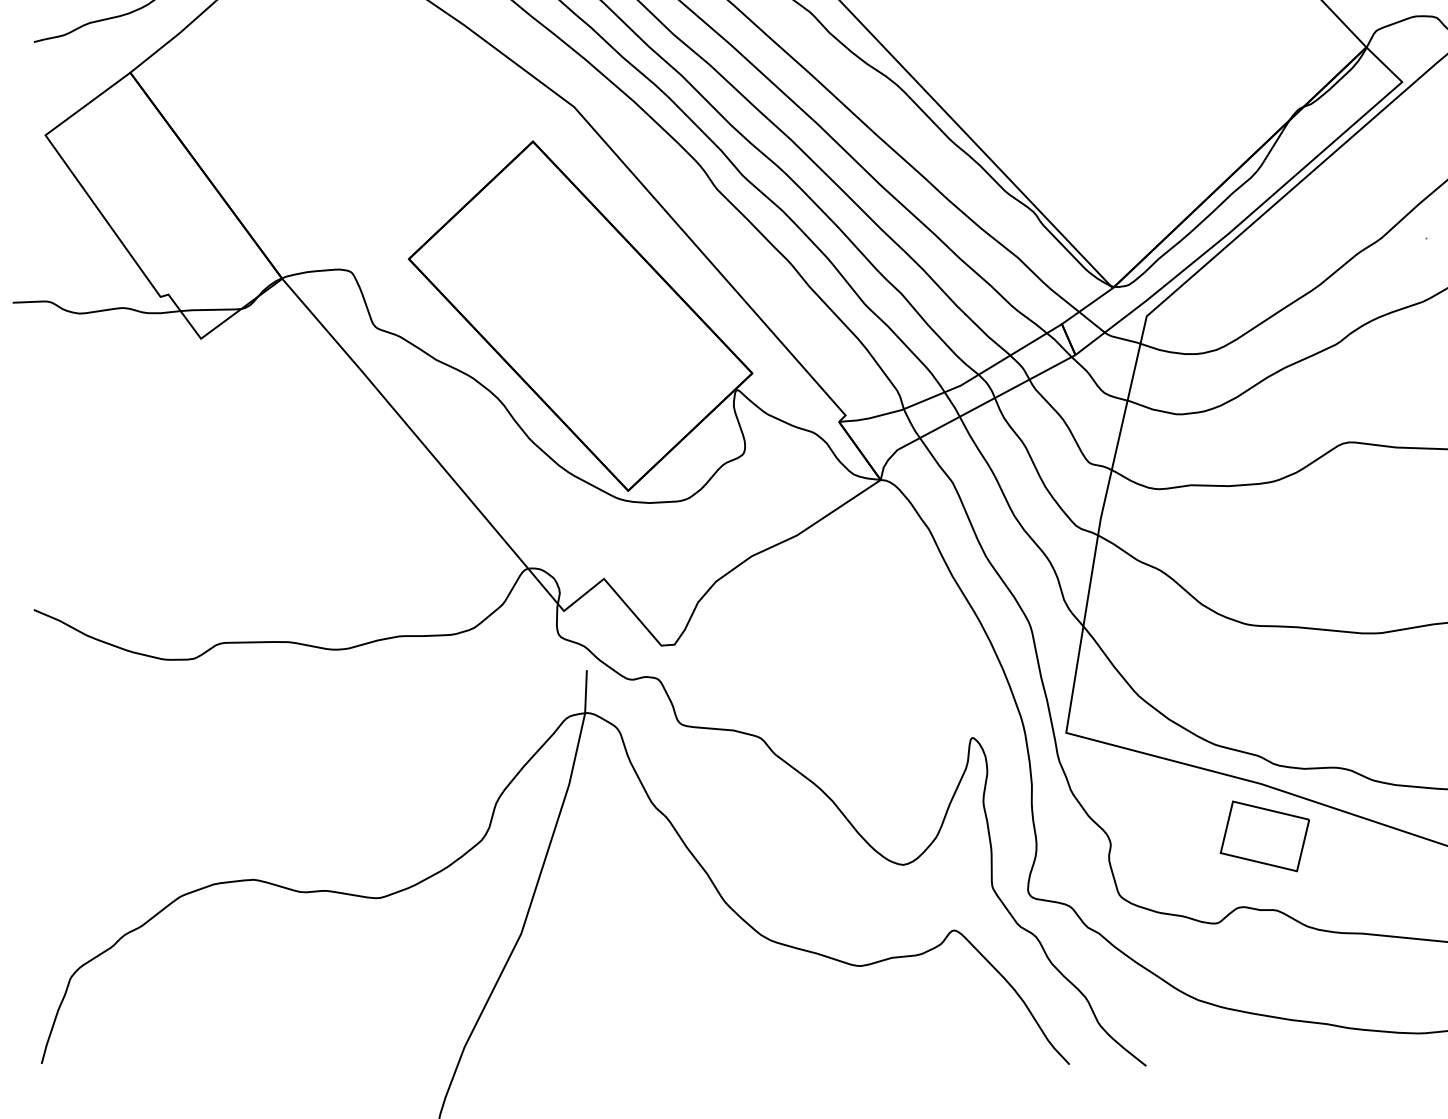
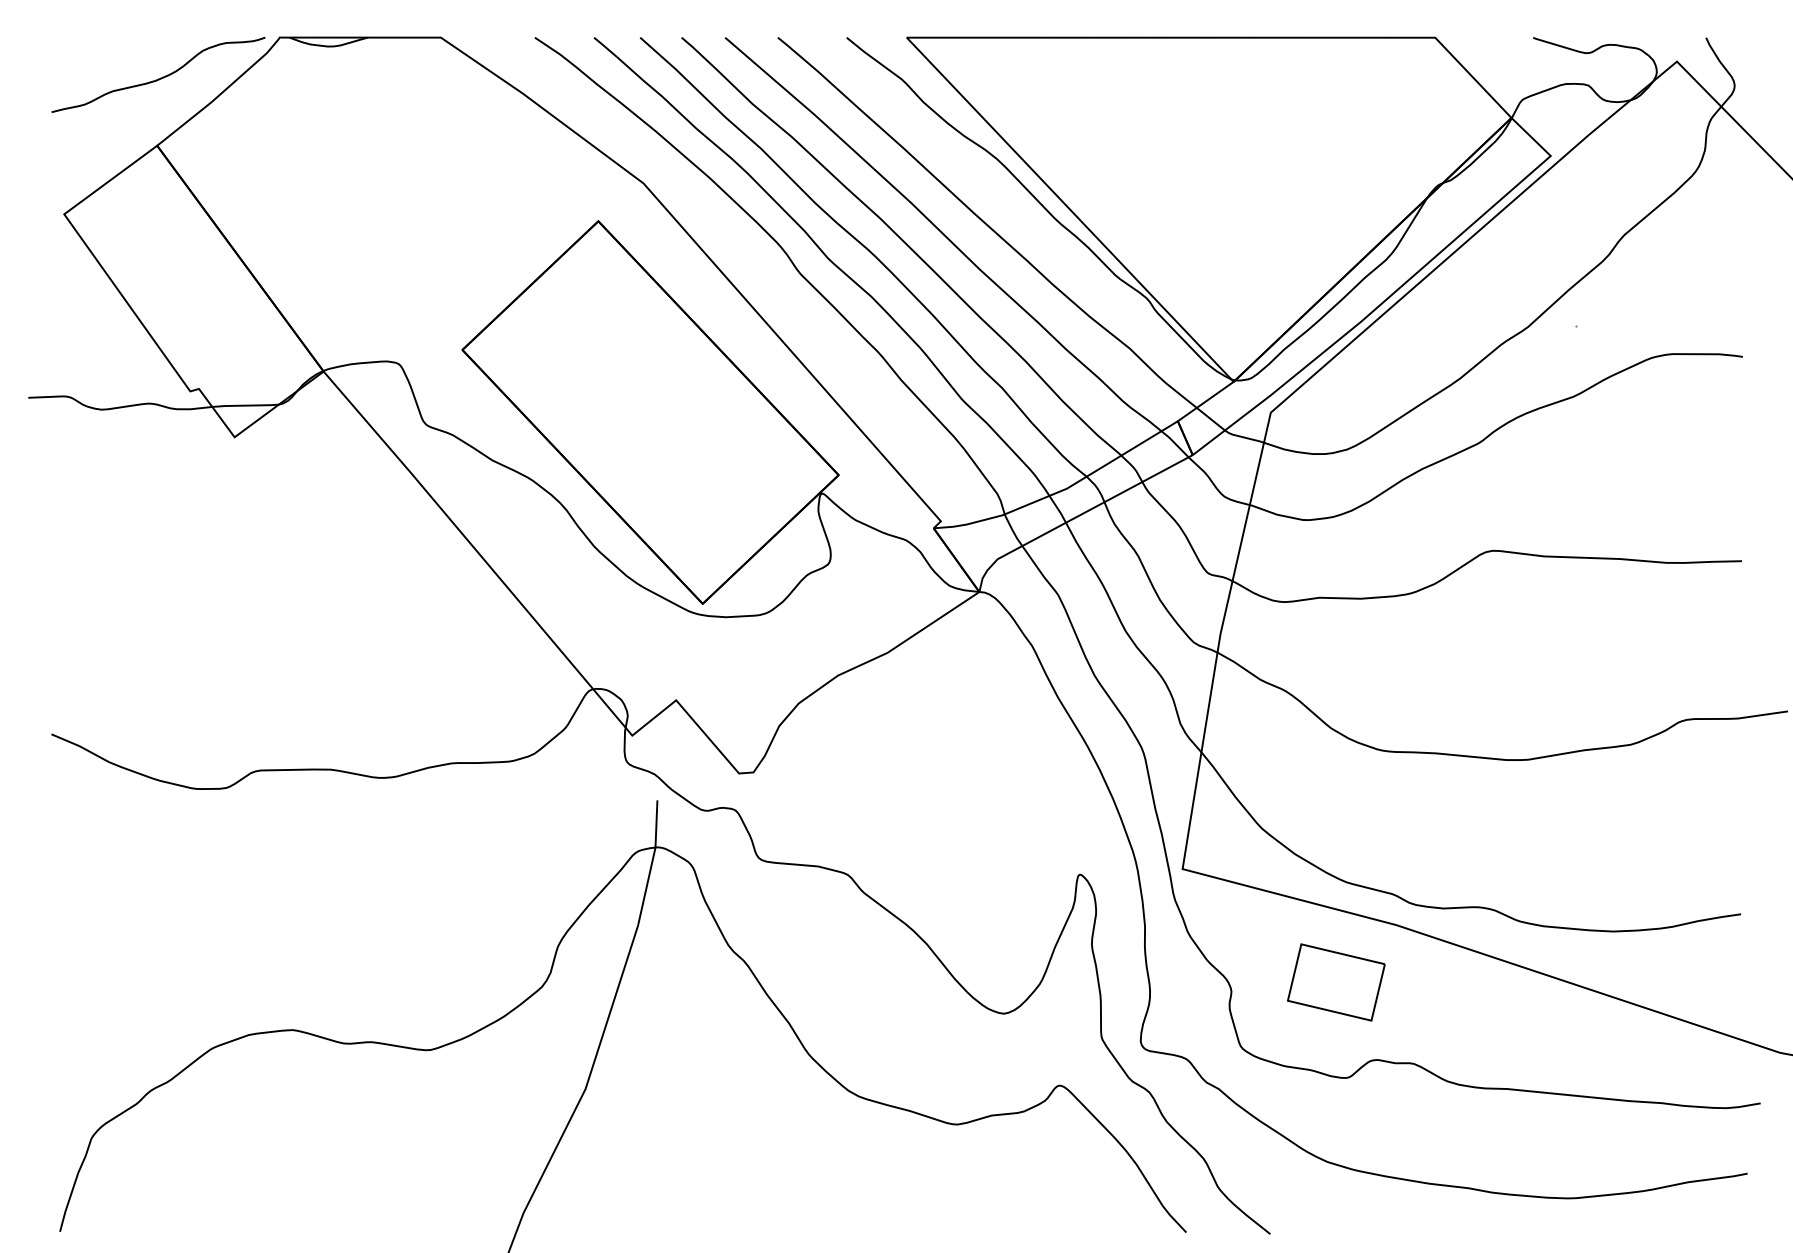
part: (1265, 836) -> (1336, 982), moved

